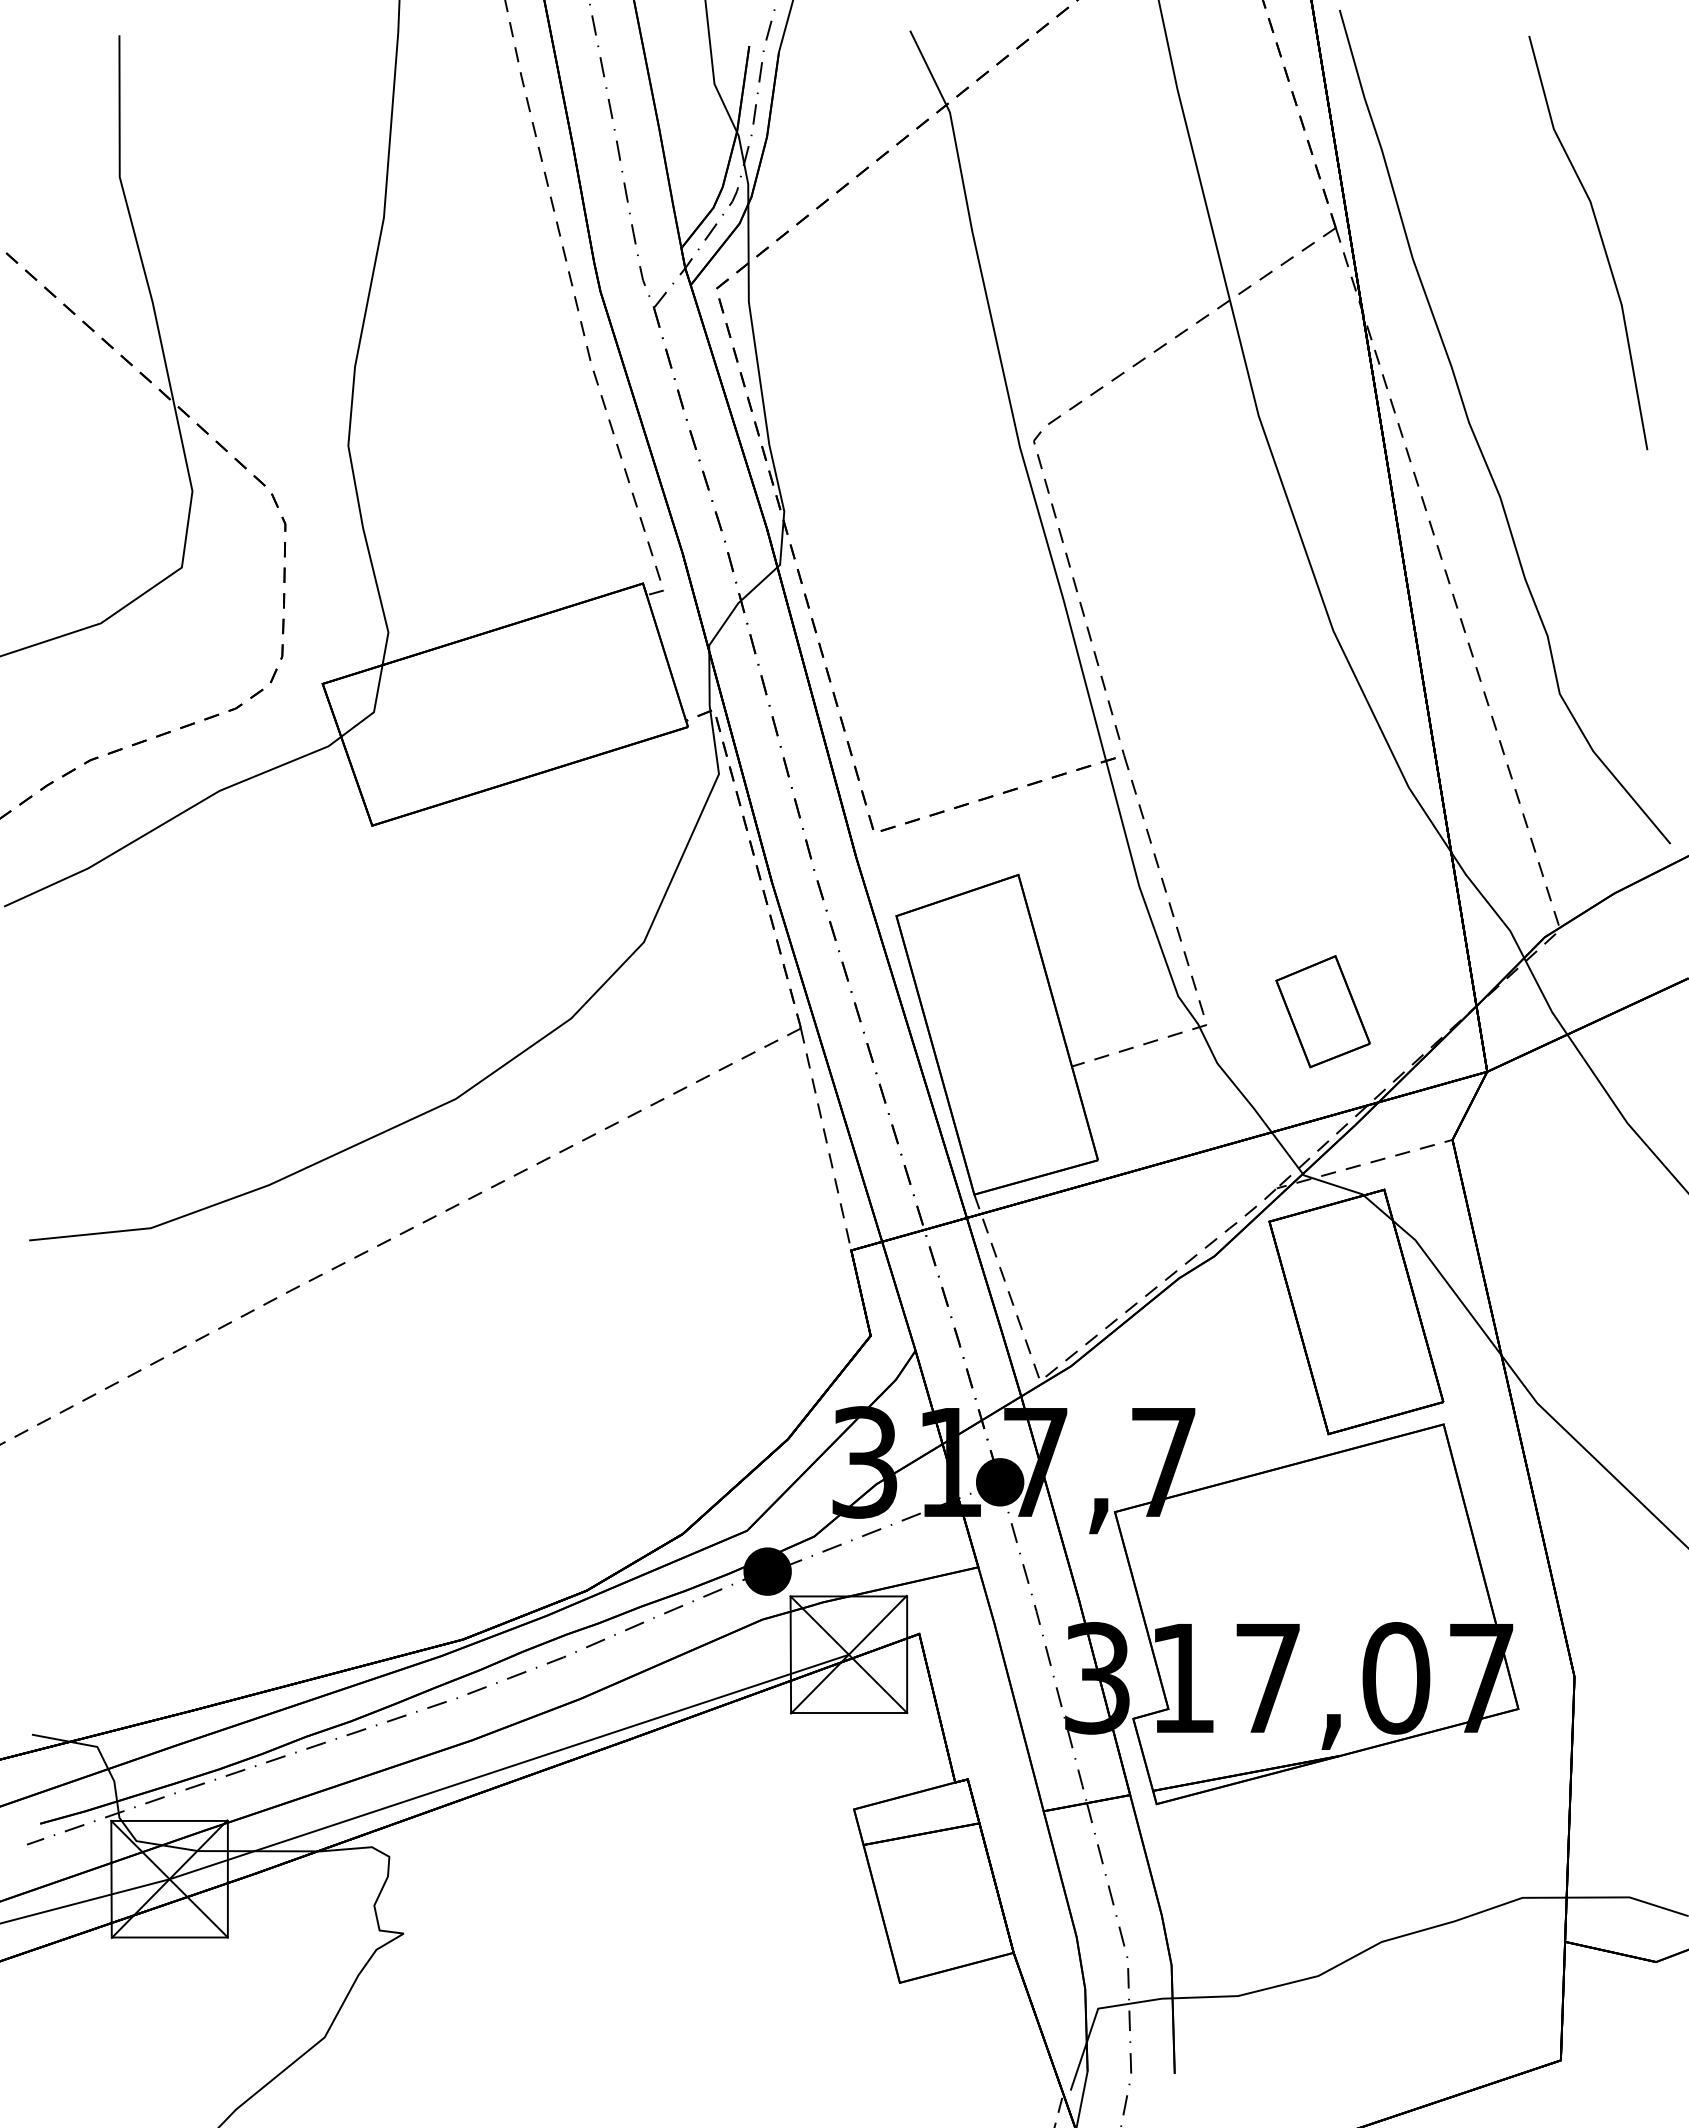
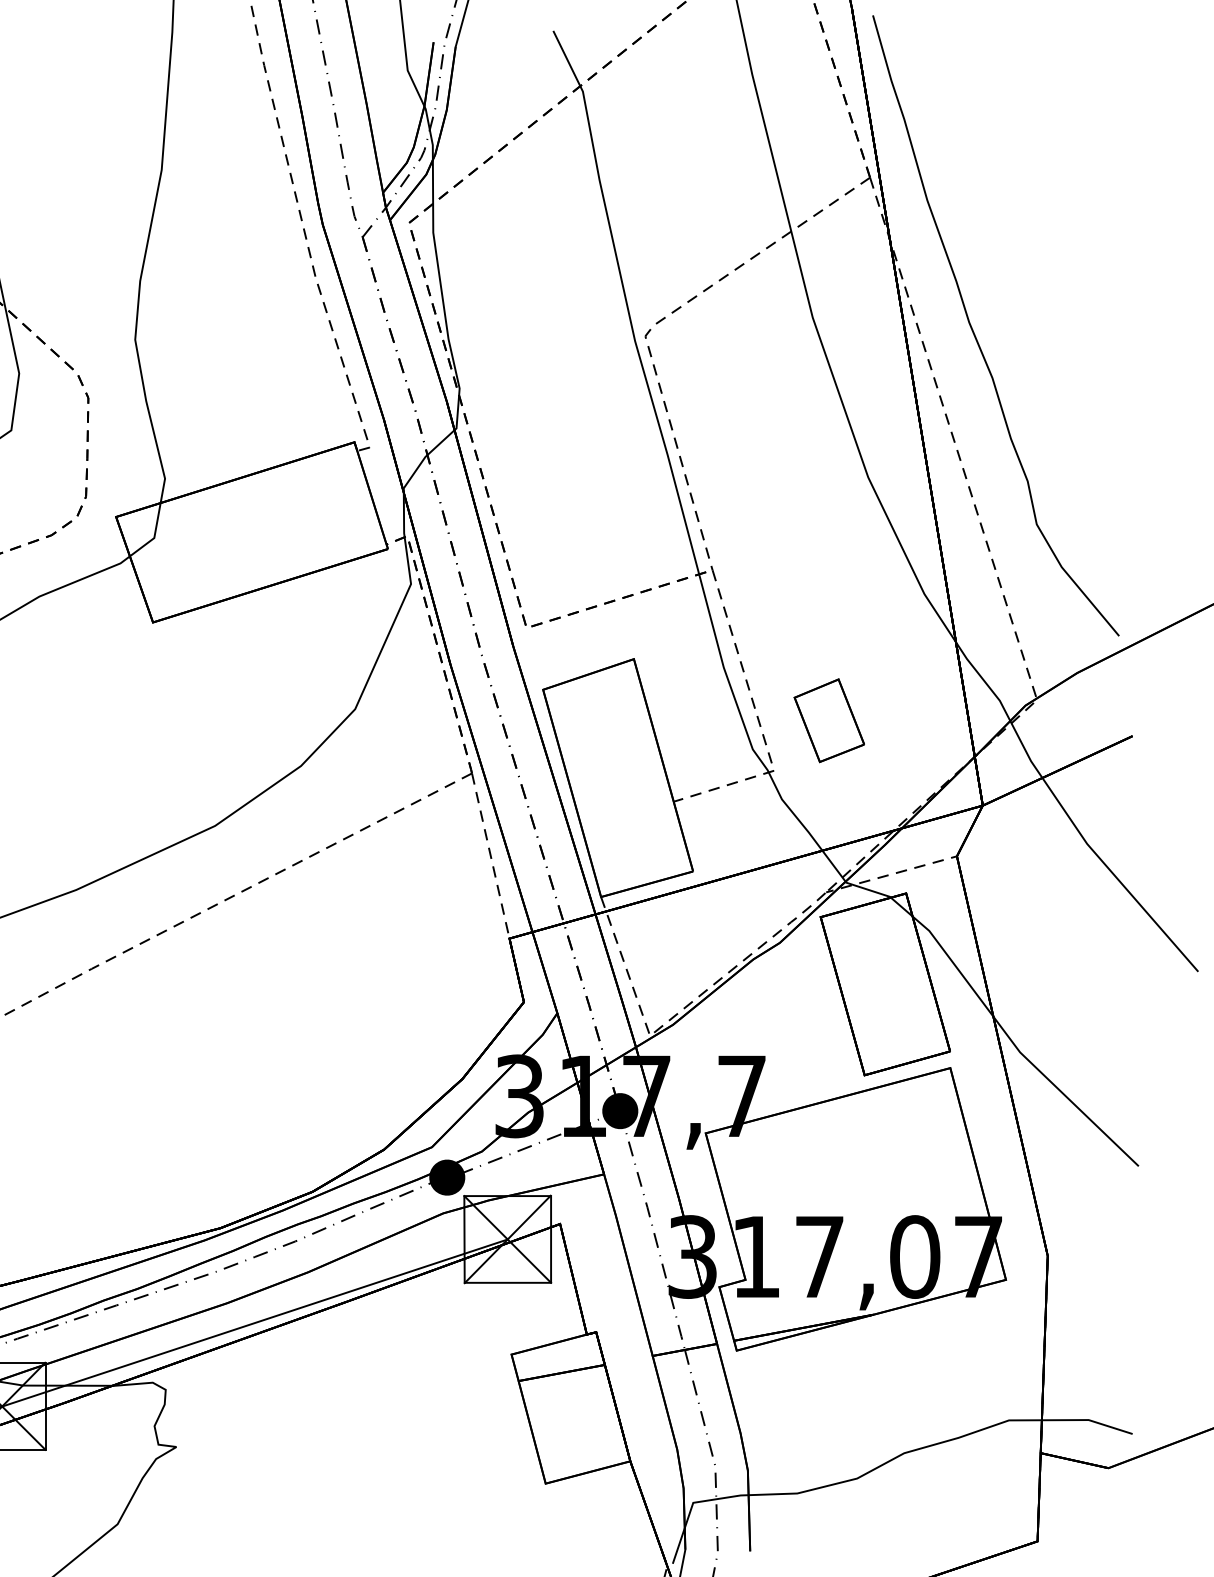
line: (1600, 238) -> (1067, 185), removed
part: (1322, 1011) -> (828, 720), moved

